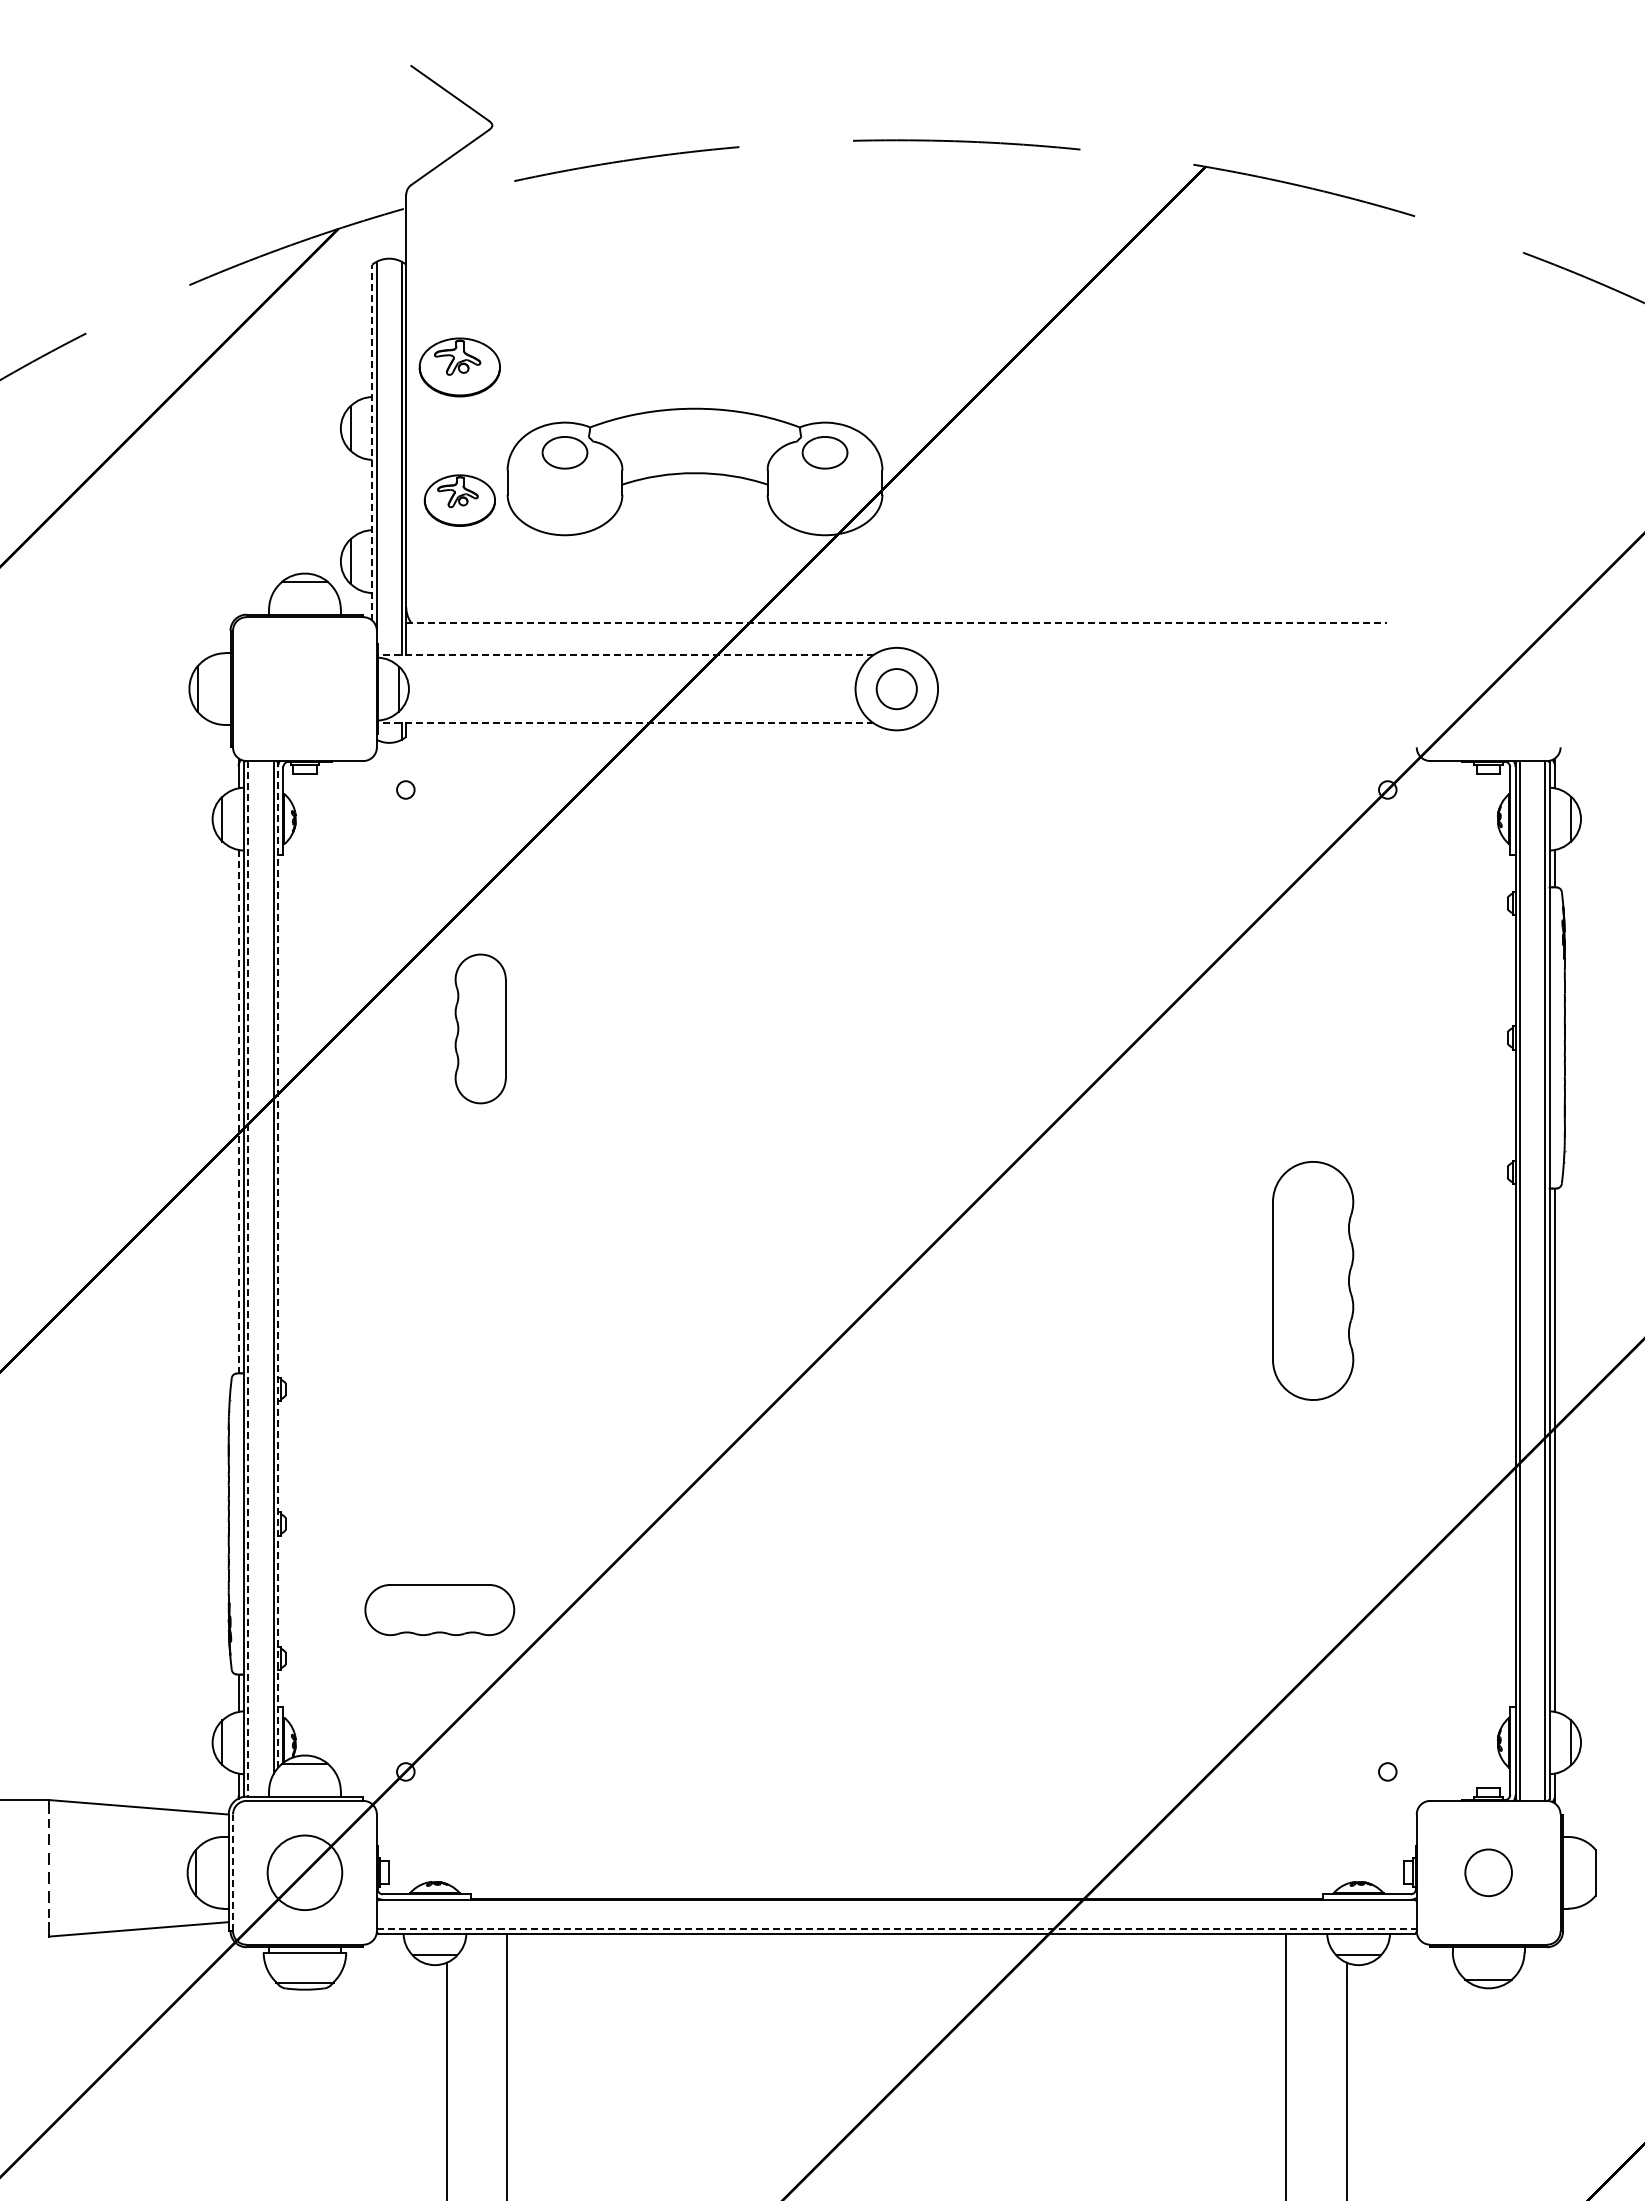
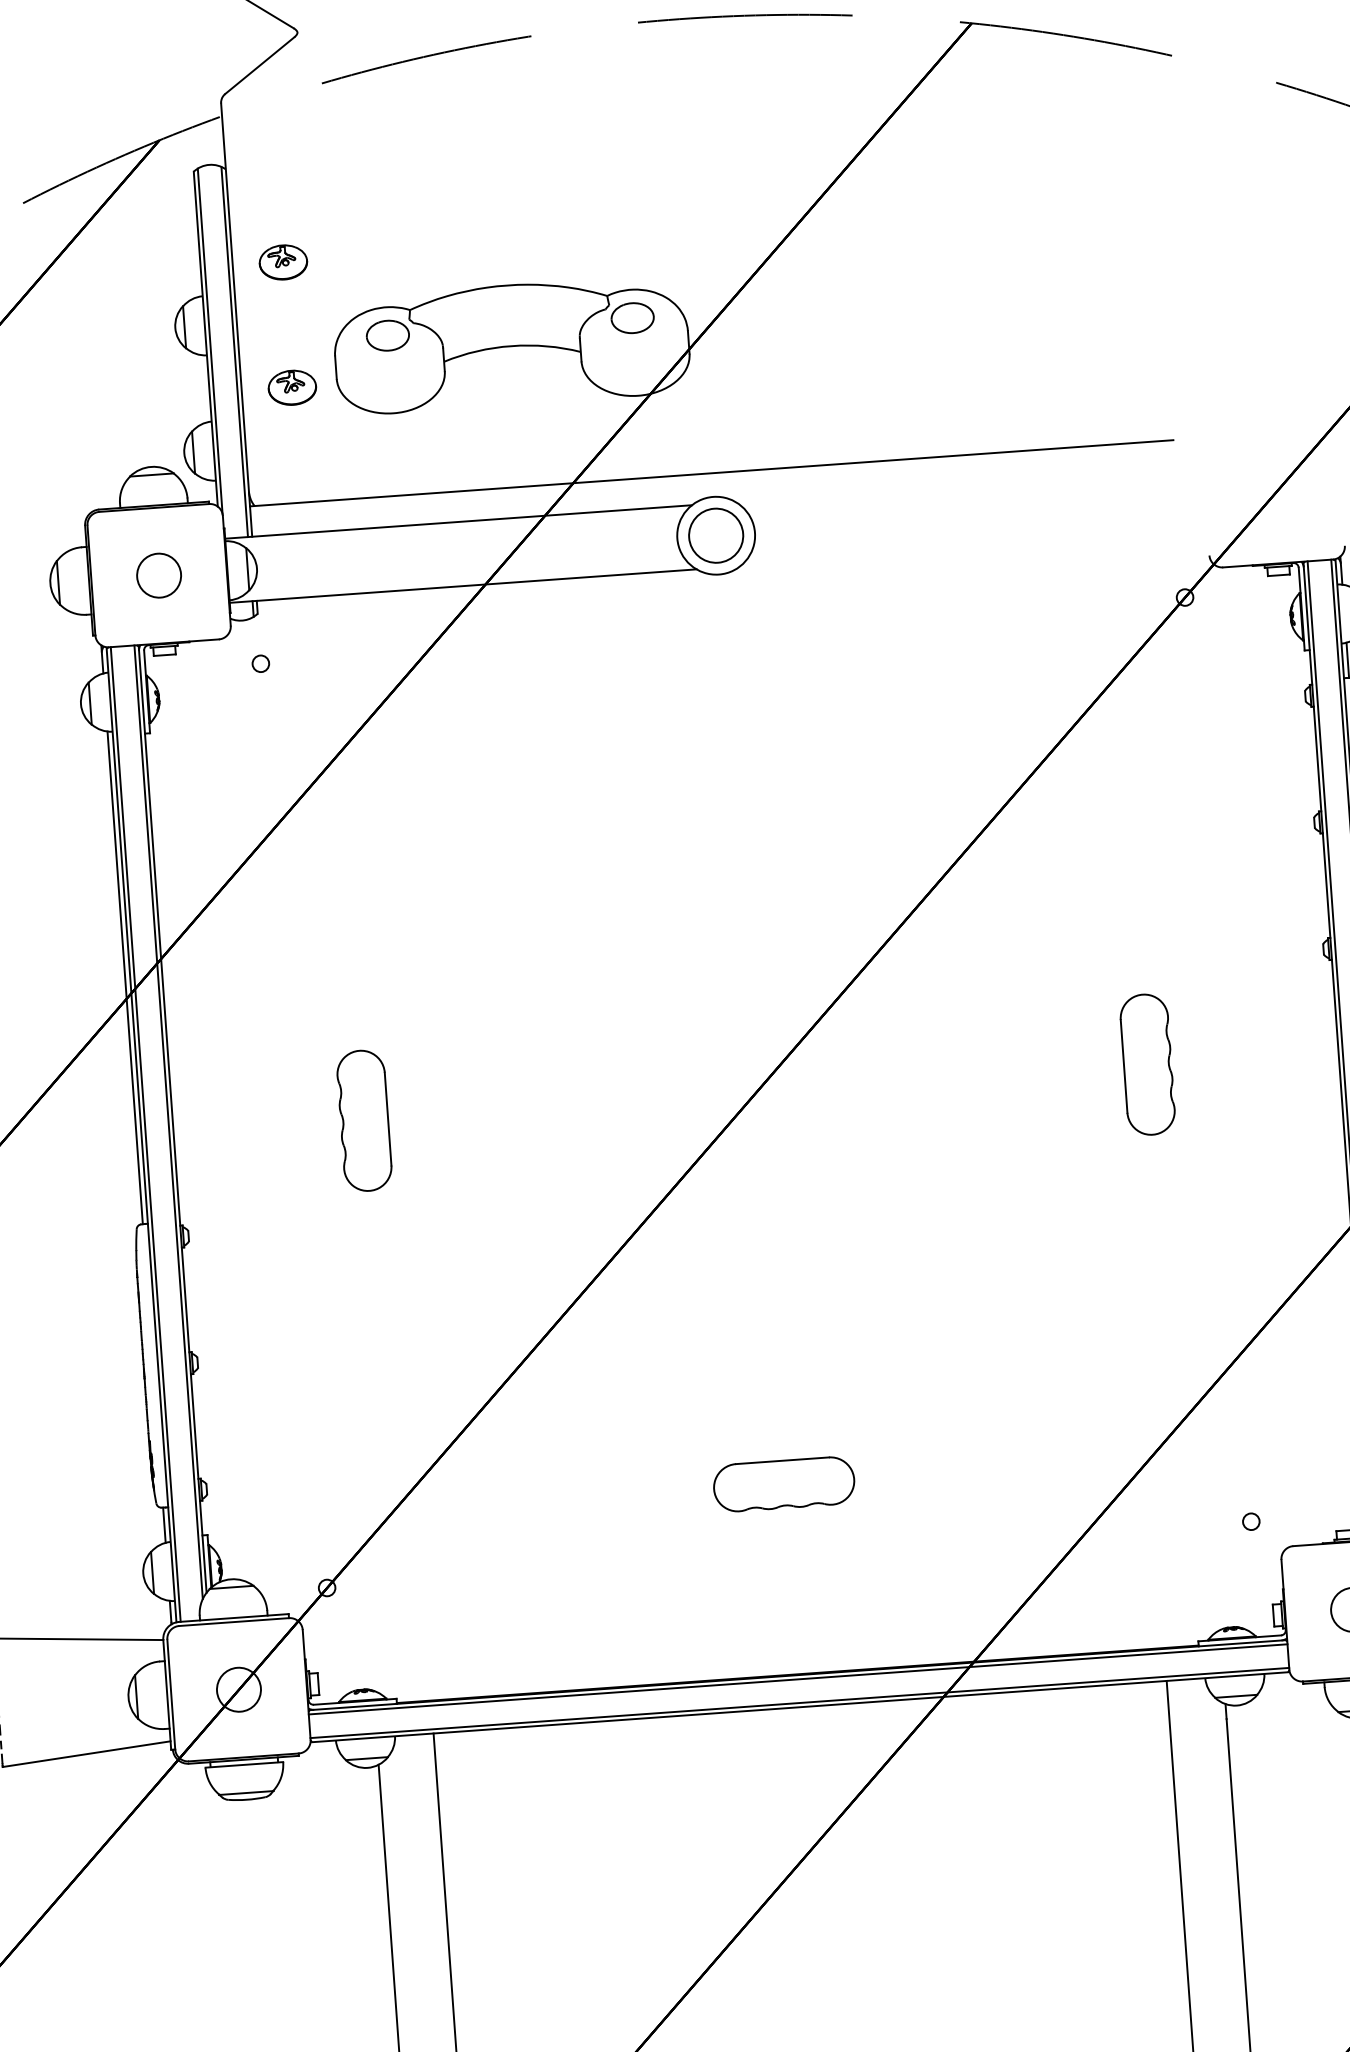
part: (460, 367) -> (283, 262), size x0.62
line: (372, 442) -> (206, 339), dashed -> solid
part: (460, 500) -> (292, 387), size x0.71
line: (896, 622) -> (711, 473), dashed -> solid
line: (625, 655) -> (458, 522), dashed -> solid
circle: (304, 688) -> (158, 575), added
circle: (896, 688) -> (715, 535), size x1.43
line: (625, 723) -> (463, 586), dashed -> solid
part: (480, 1028) -> (364, 1120), moved
line: (238, 1111) -> (125, 977), dashed -> solid
line: (278, 1265) -> (173, 1119), dashed -> solid
line: (248, 1278) -> (145, 1134), dashed -> solid
part: (1312, 1280) -> (1147, 1064), size x0.62
part: (439, 1610) -> (783, 1484), moved
line: (233, 1872) -> (171, 1694), dashed -> solid
circle: (304, 1872) -> (238, 1689), size x0.62
line: (896, 1904) -> (797, 1679), added
line: (896, 1929) -> (799, 1703), dashed -> solid

